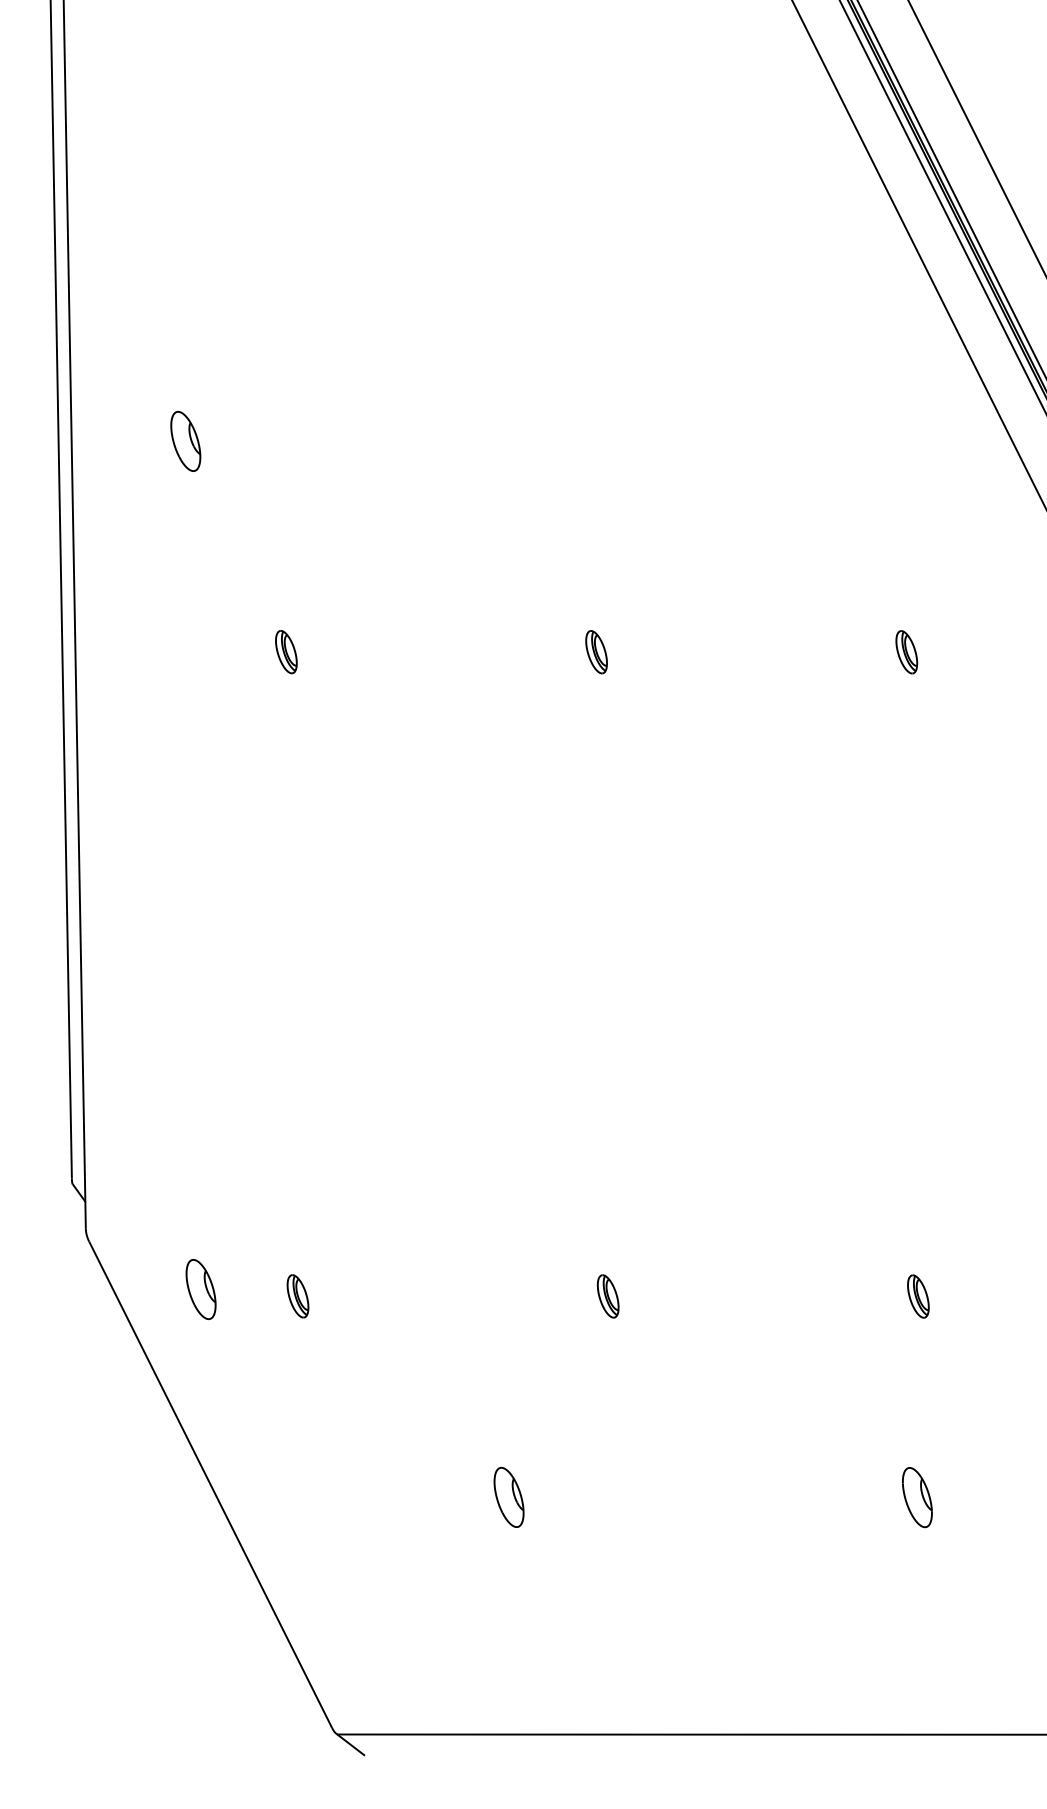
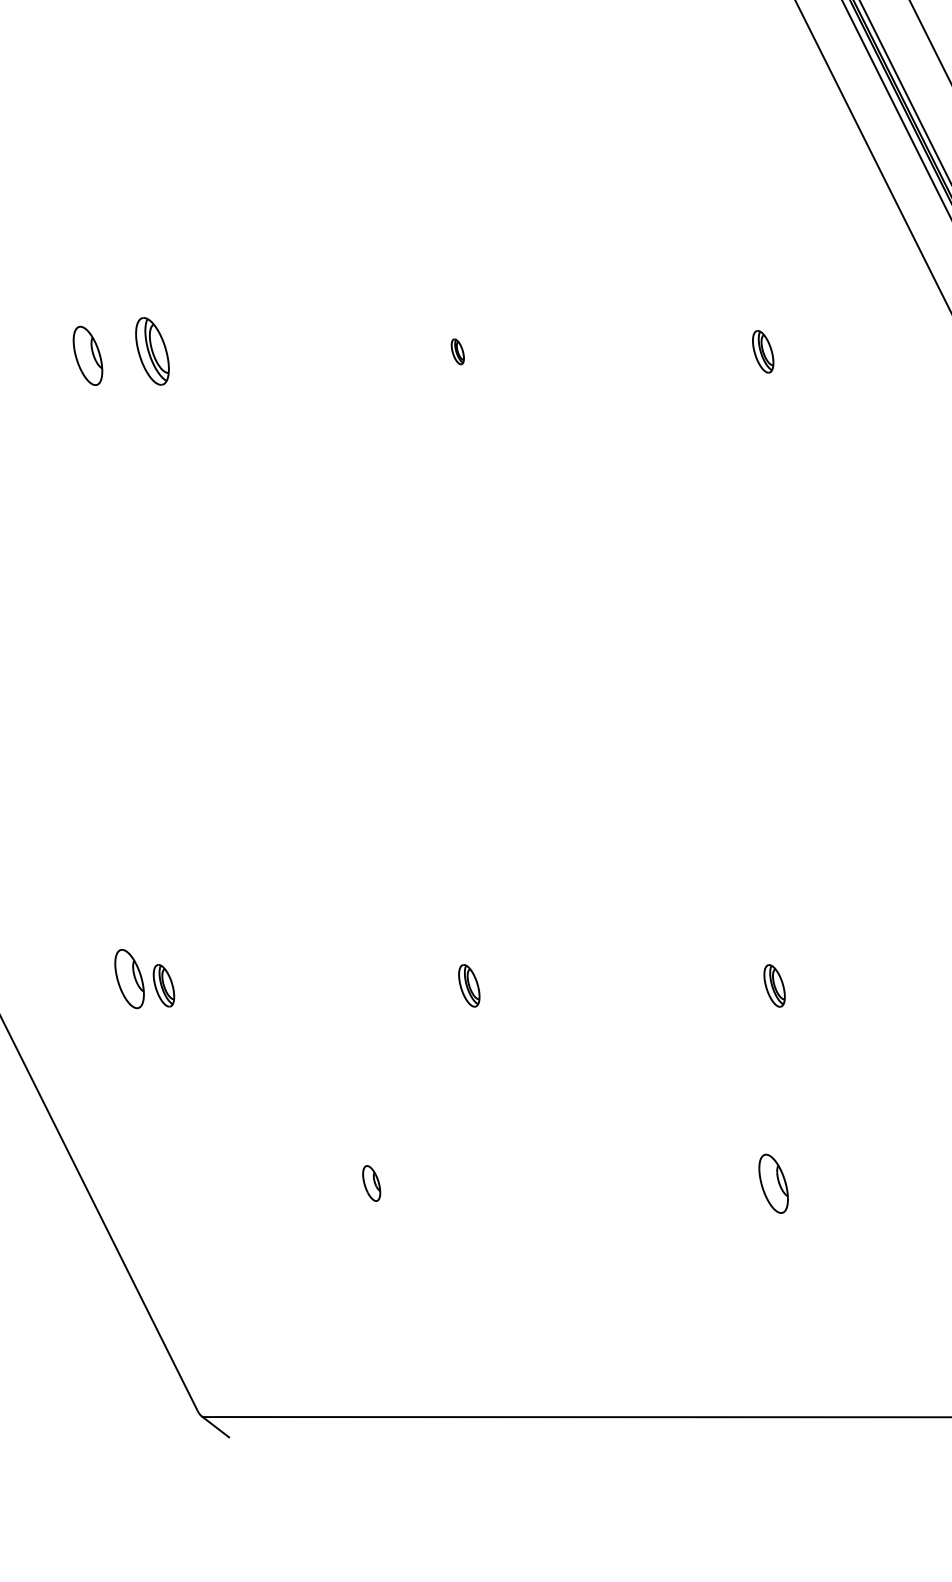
part: (185, 441) -> (87, 355), moved
part: (286, 652) -> (152, 352), size x1.6
part: (596, 652) -> (457, 352), size x0.6
part: (200, 1289) -> (129, 979), moved
part: (508, 1496) -> (371, 1182), size x0.6

